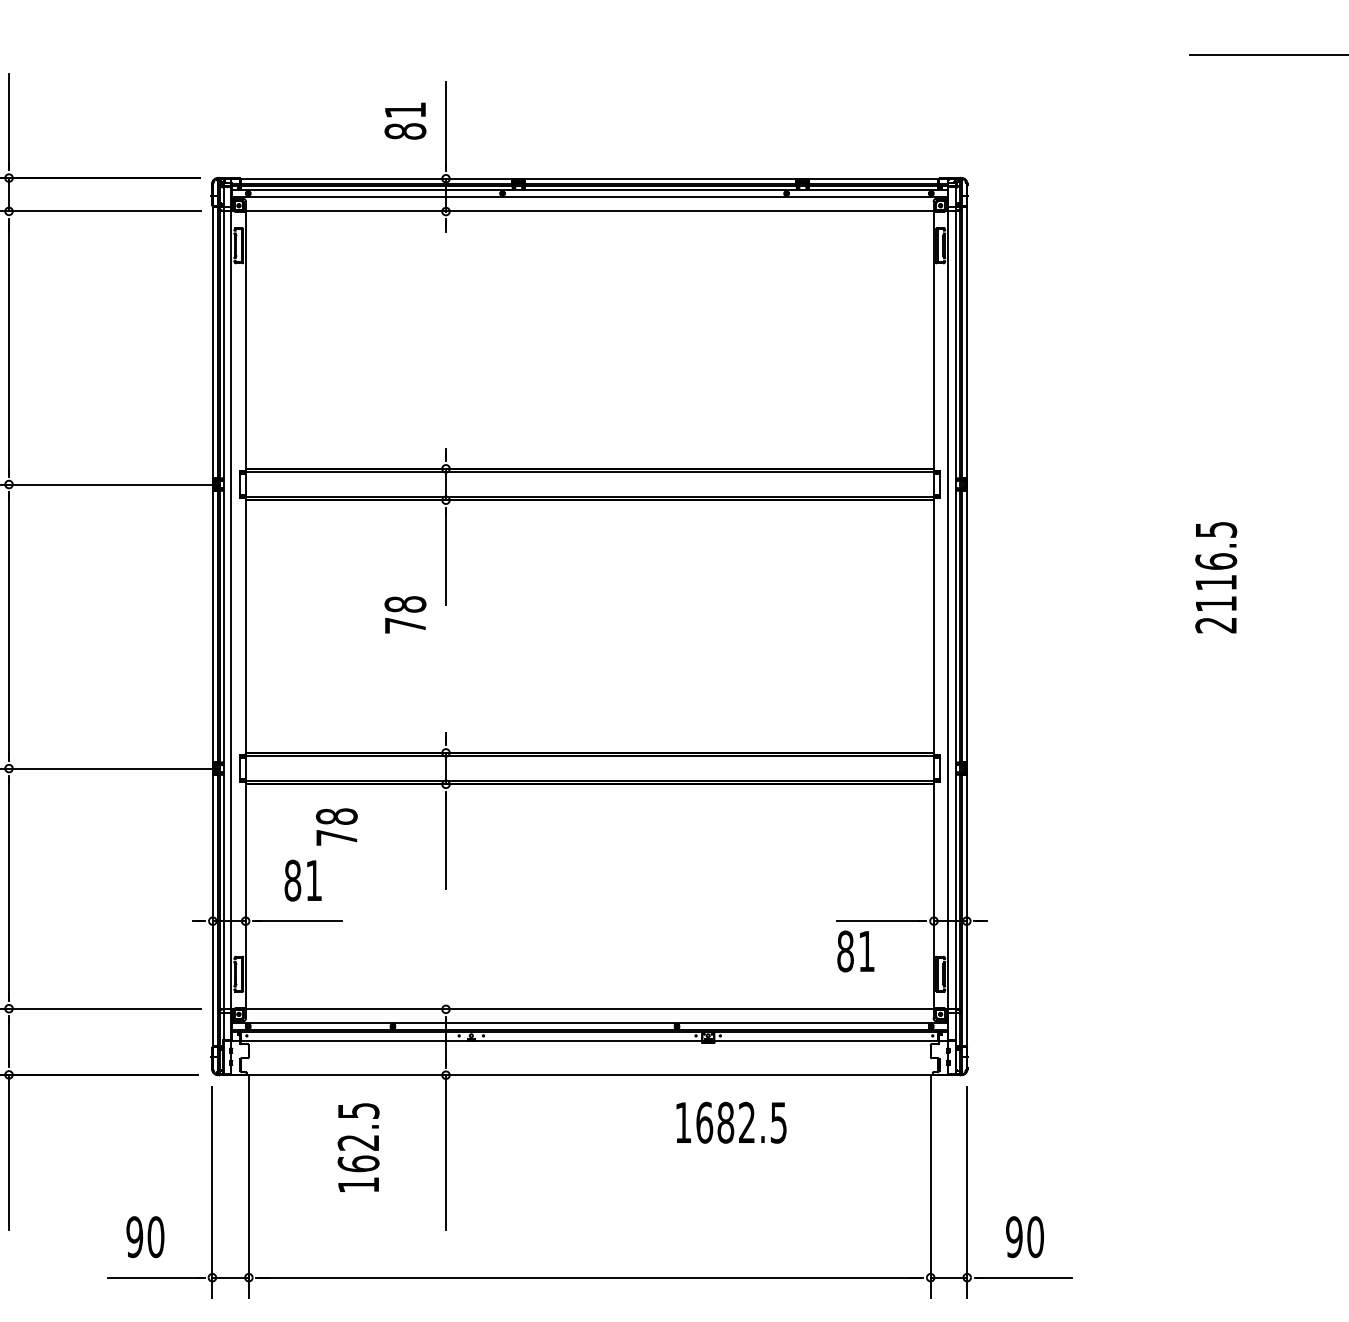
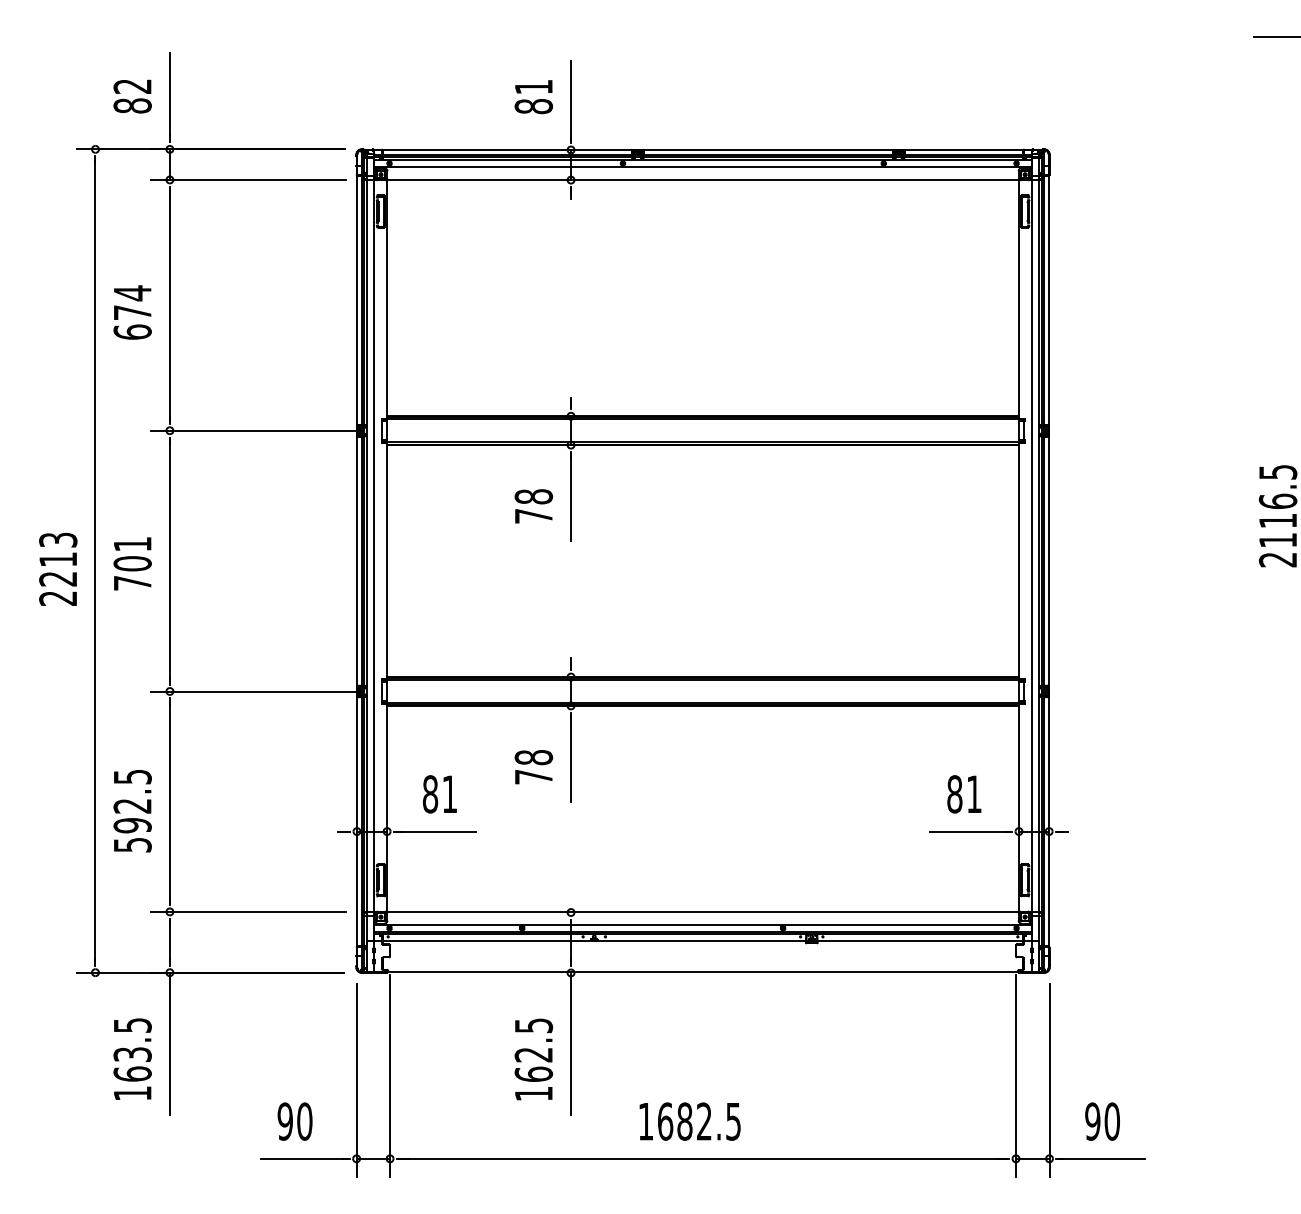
text: (405, 615) -> (533, 506), moved
text: (336, 827) -> (533, 767), moved
text: (856, 951) -> (964, 794), moved
text: (730, 1122) -> (689, 1121), moved
text: (358, 1147) -> (533, 1059), moved

